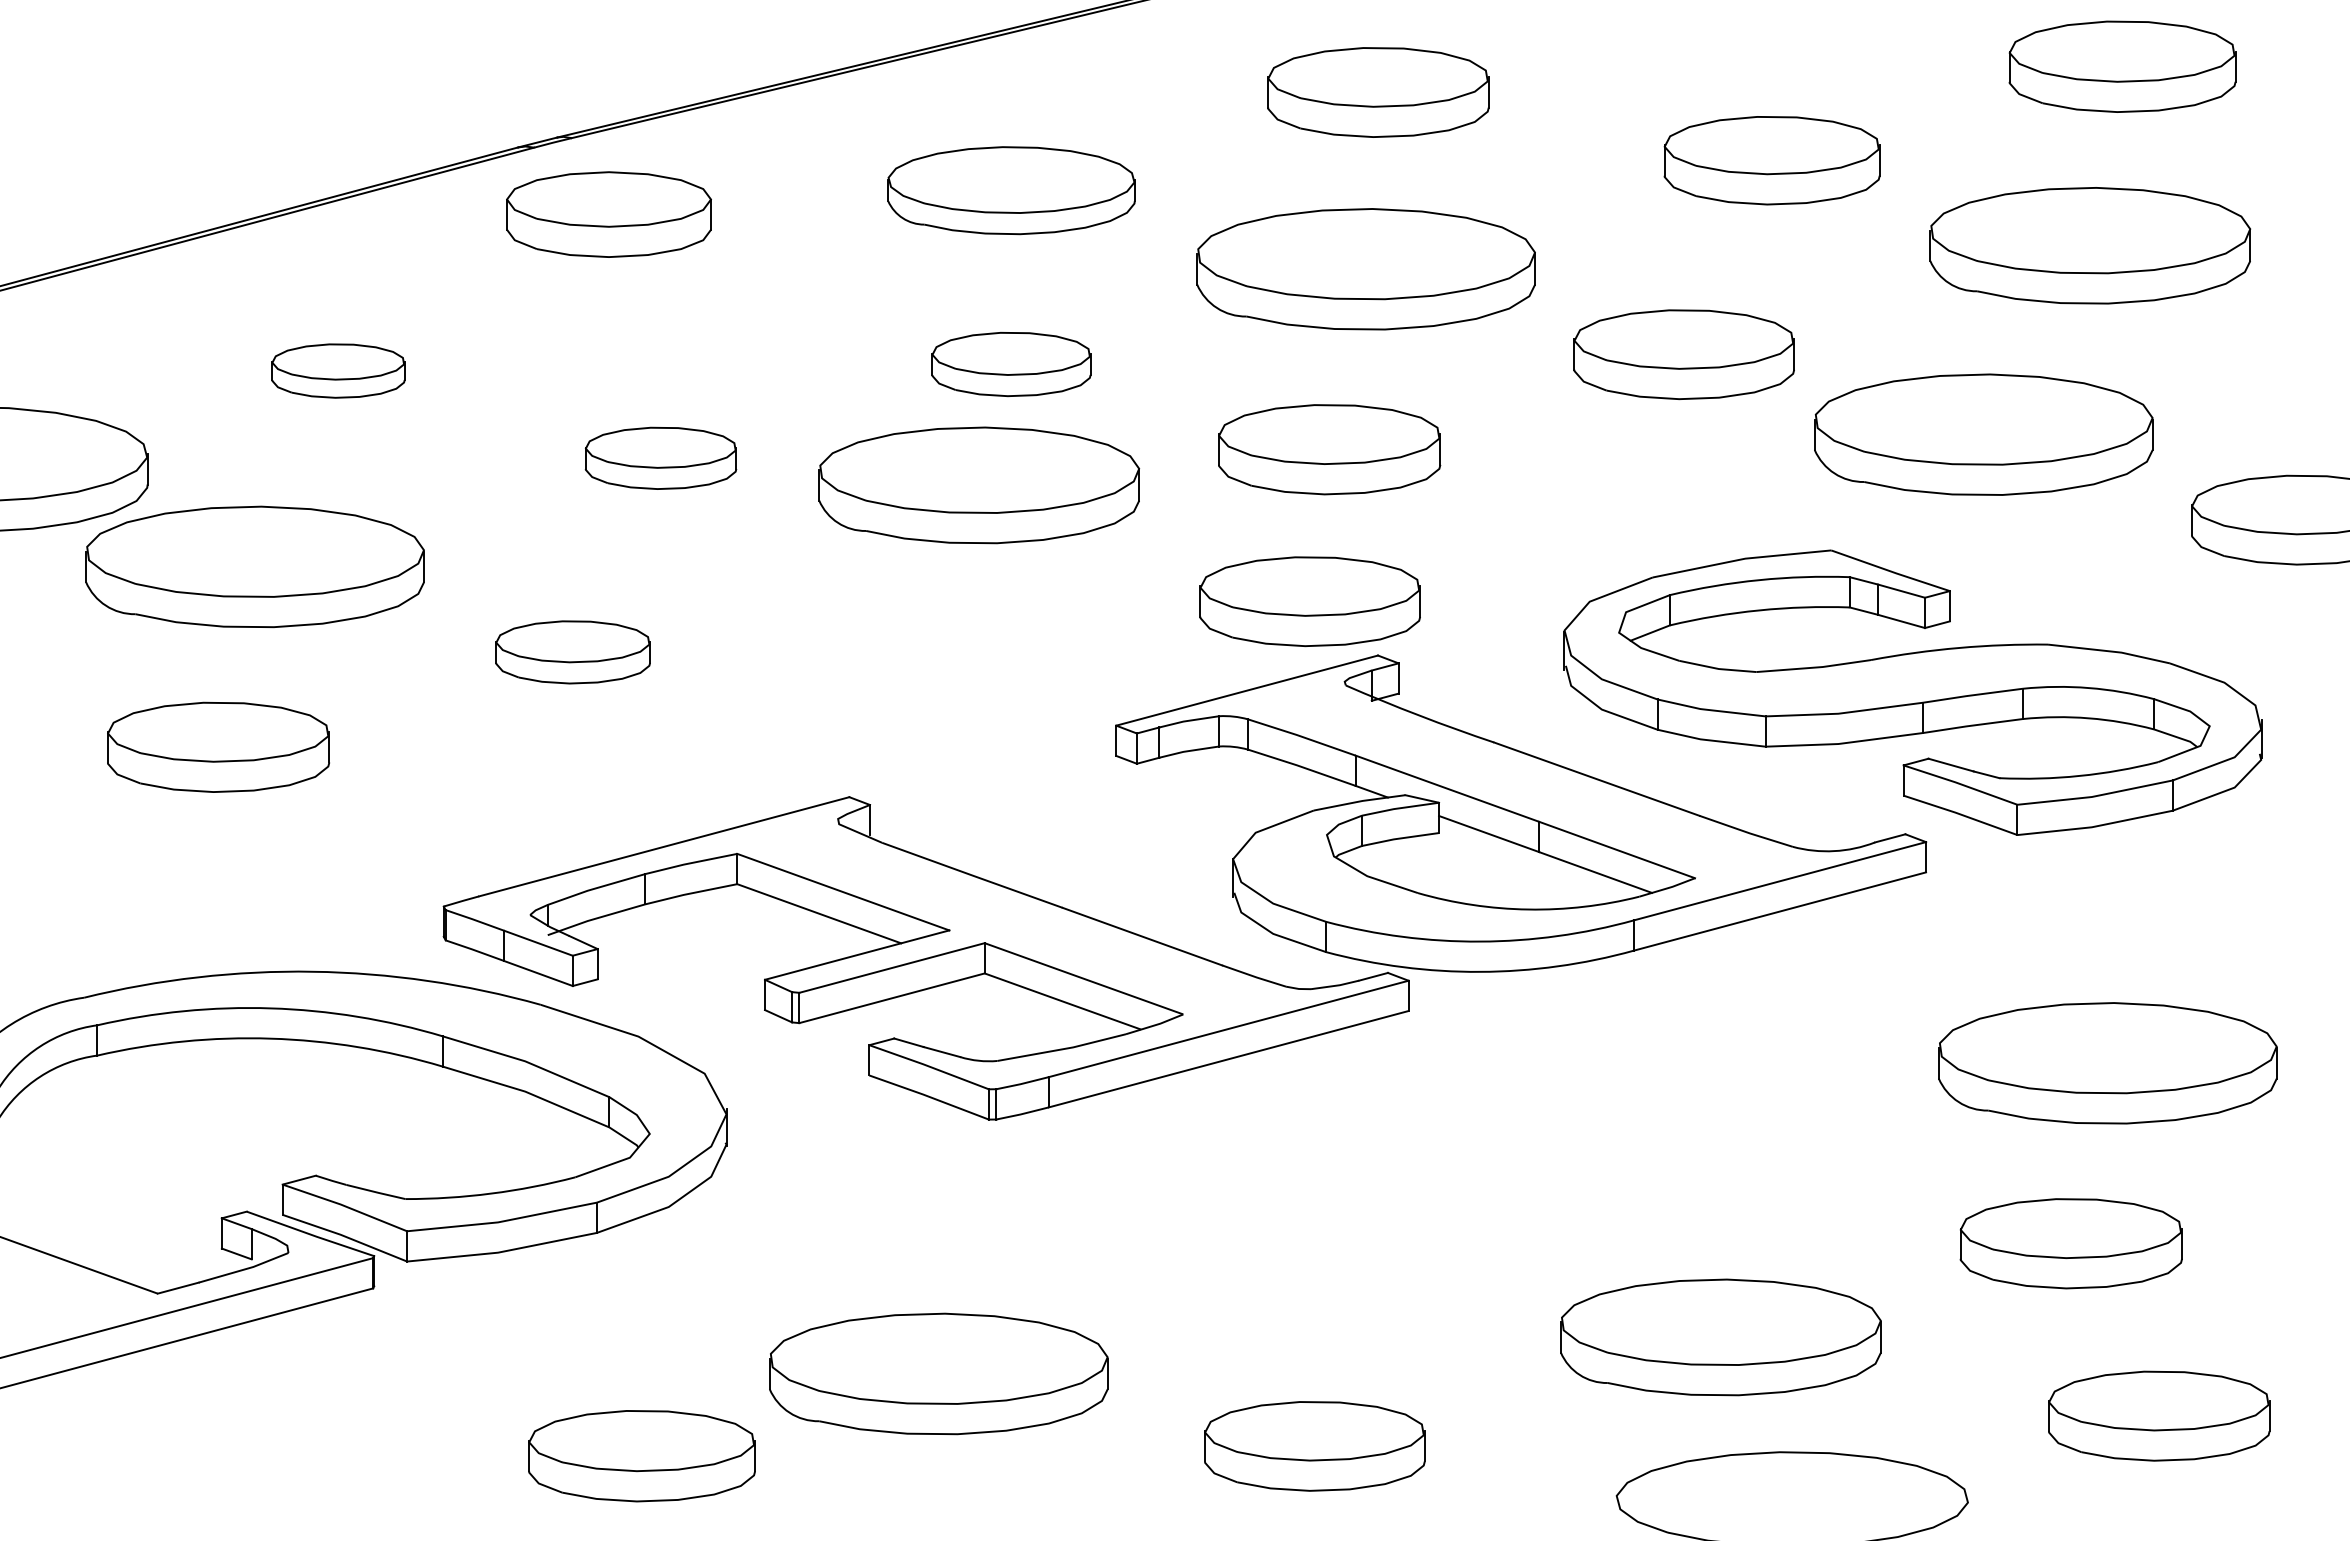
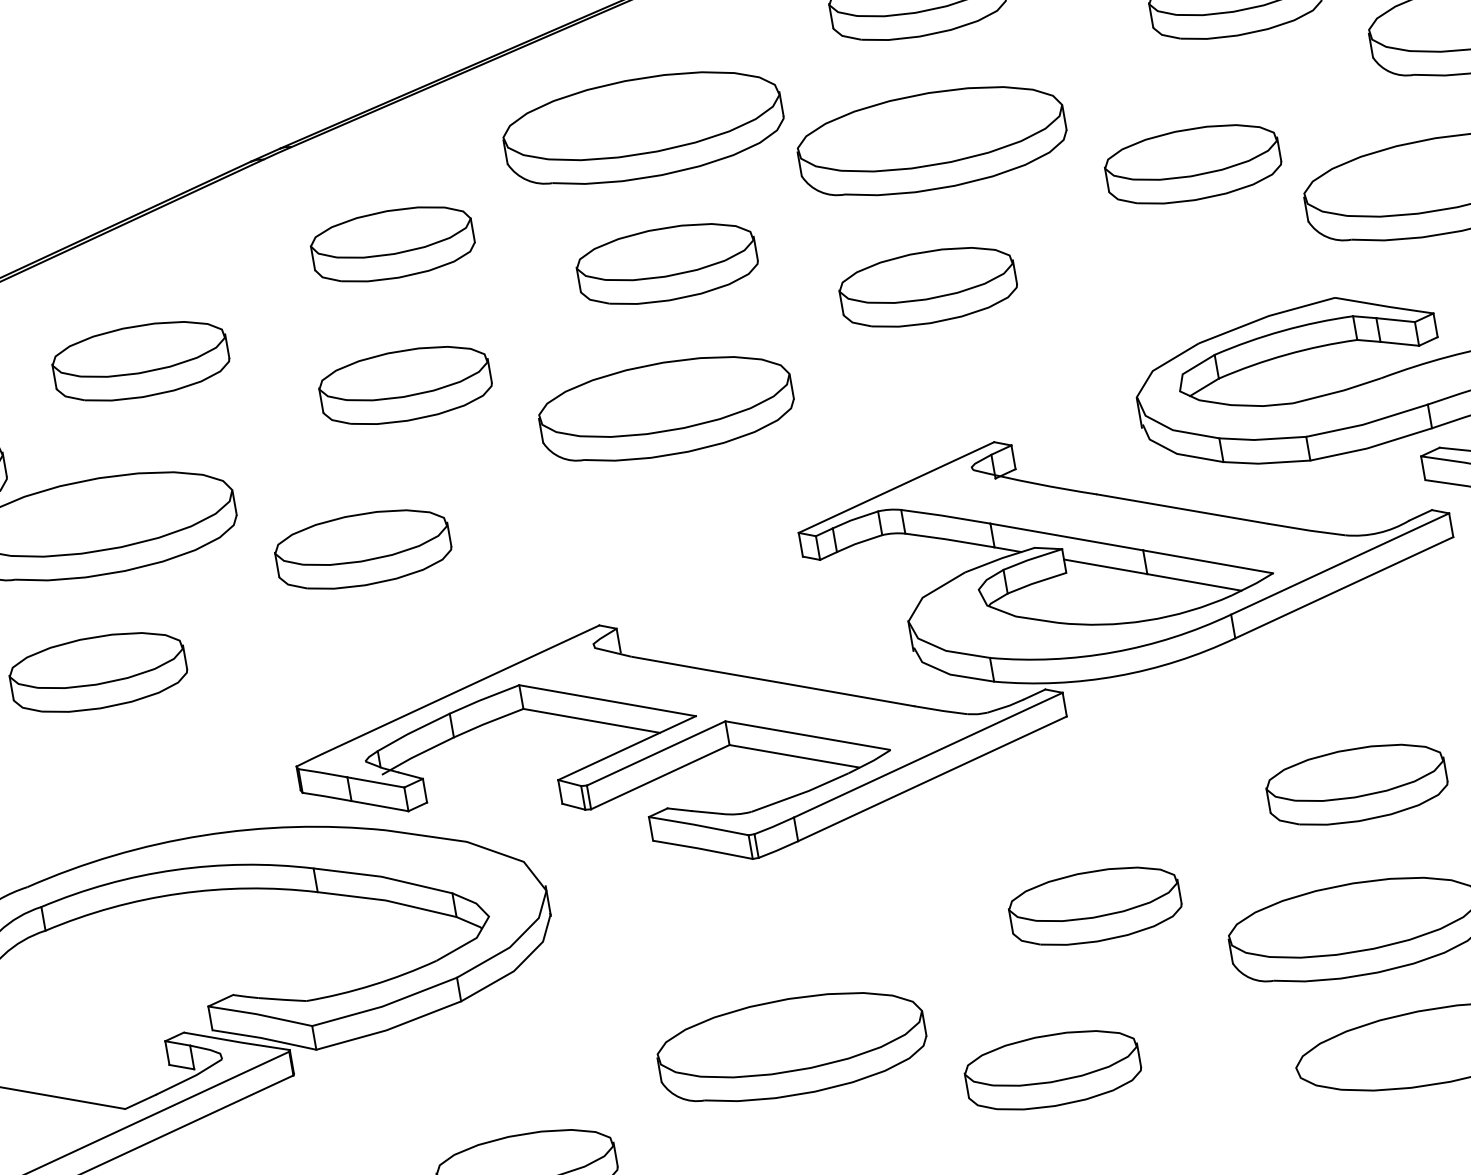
part: (1011, 190) -> (643, 127), size x1.43
part: (608, 214) -> (392, 244), moved
part: (1011, 364) -> (667, 264), size x1.43
part: (338, 370) -> (140, 360), size x1.67
part: (660, 458) -> (405, 385), size x1.43
part: (979, 485) -> (666, 408), moved
part: (1309, 601) -> (933, 409), removed
part: (572, 652) -> (362, 549), size x1.43
part: (1752, 1158) -> (1356, 785), added
part: (1402, 1252) -> (1095, 906), added
part: (938, 1373) -> (791, 1046), moved

